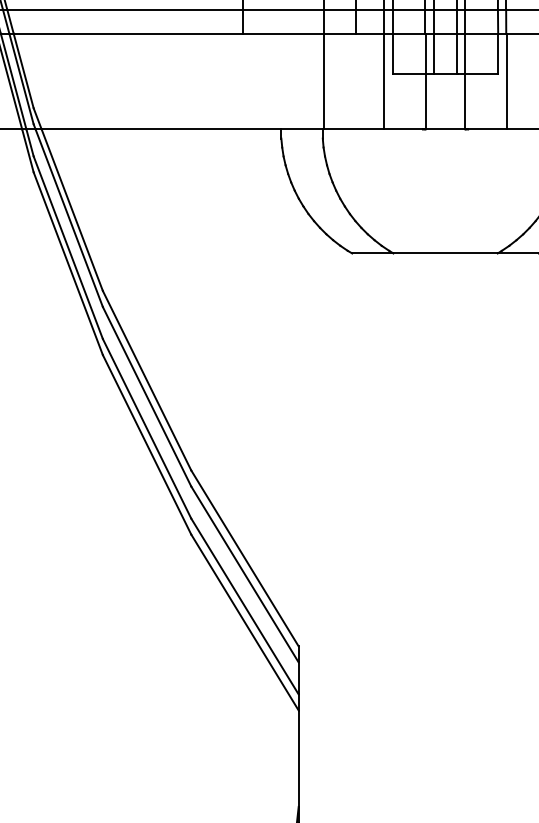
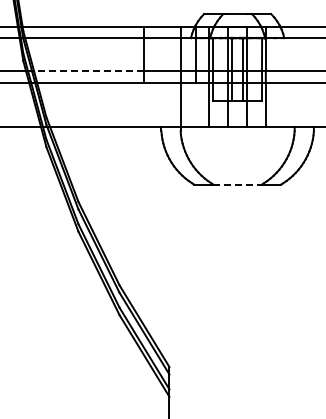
line: (124, 9) -> (88, 71), solid -> dashed
line: (447, 253) -> (238, 184), solid -> dashed

